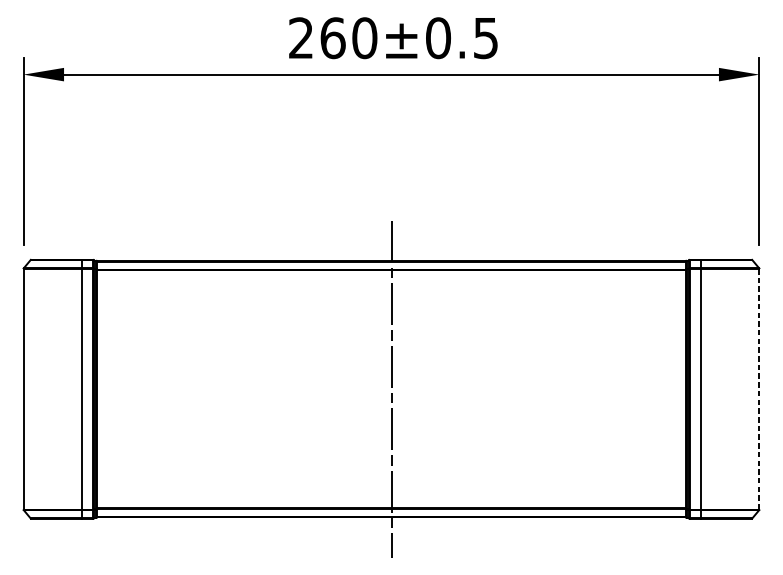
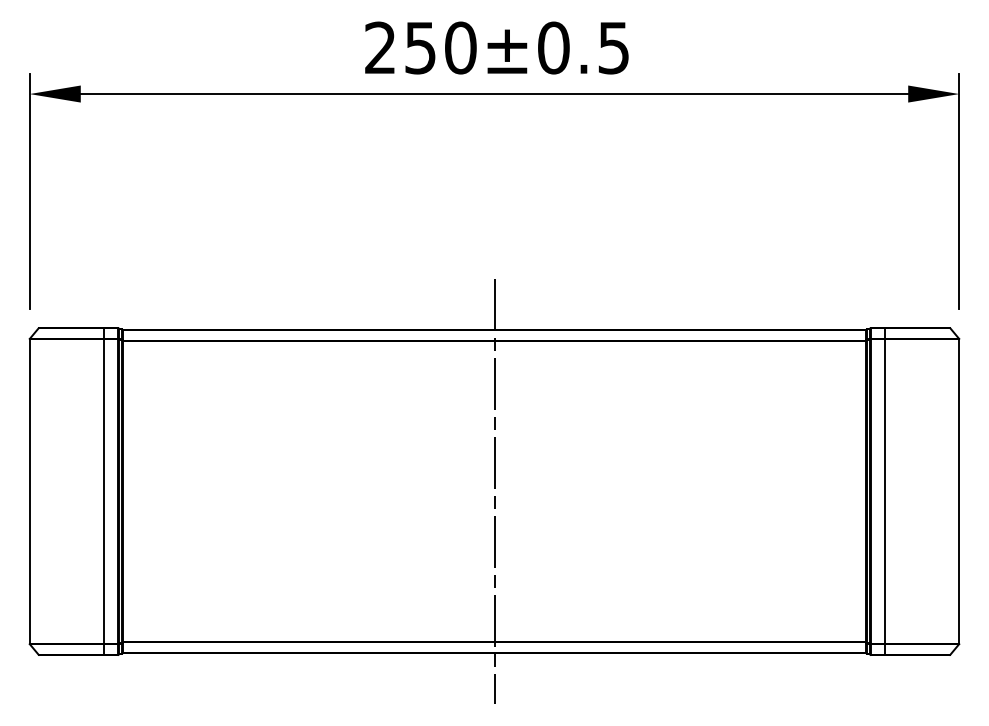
text: (332, 37) -> (420, 47), 260±0.5 -> 250±0.5
line: (759, 389) -> (959, 491), dashed -> solid

